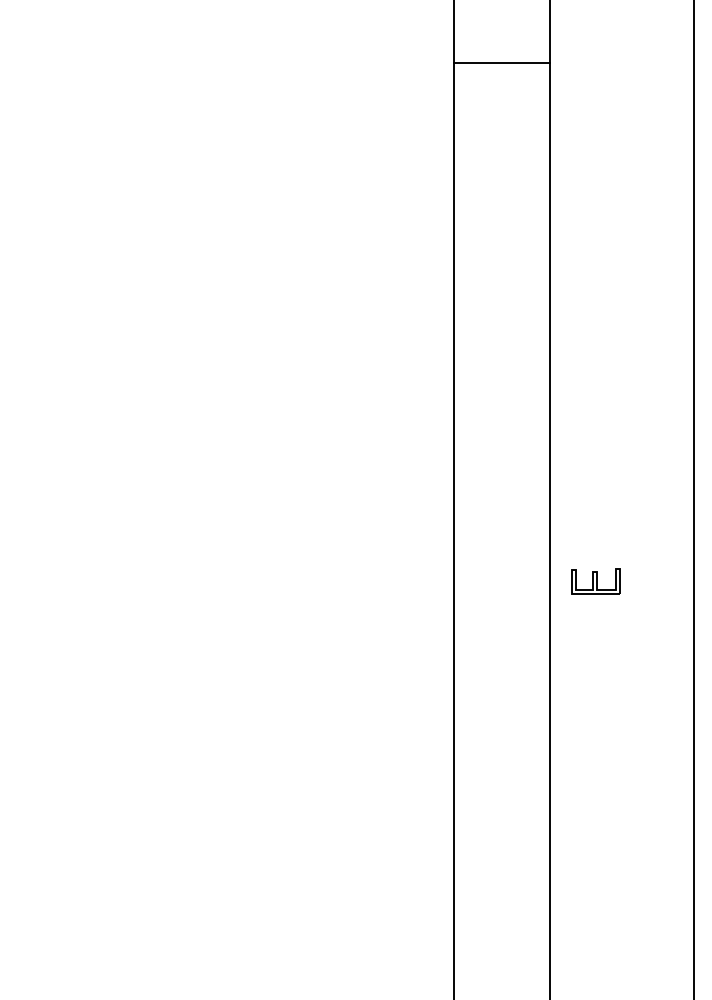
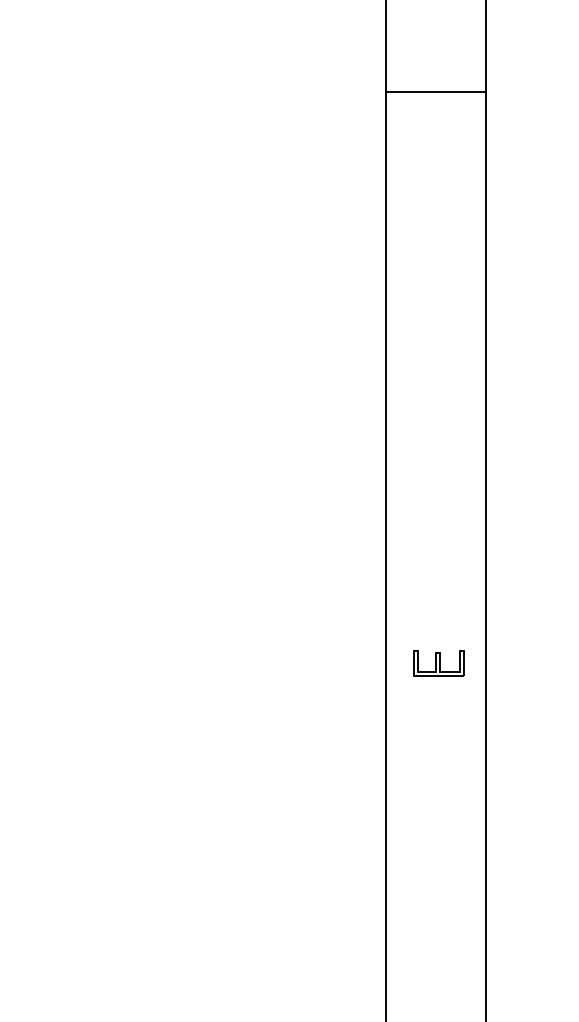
line: (501, 63) -> (436, 91), moved
part: (595, 581) -> (438, 663), moved

